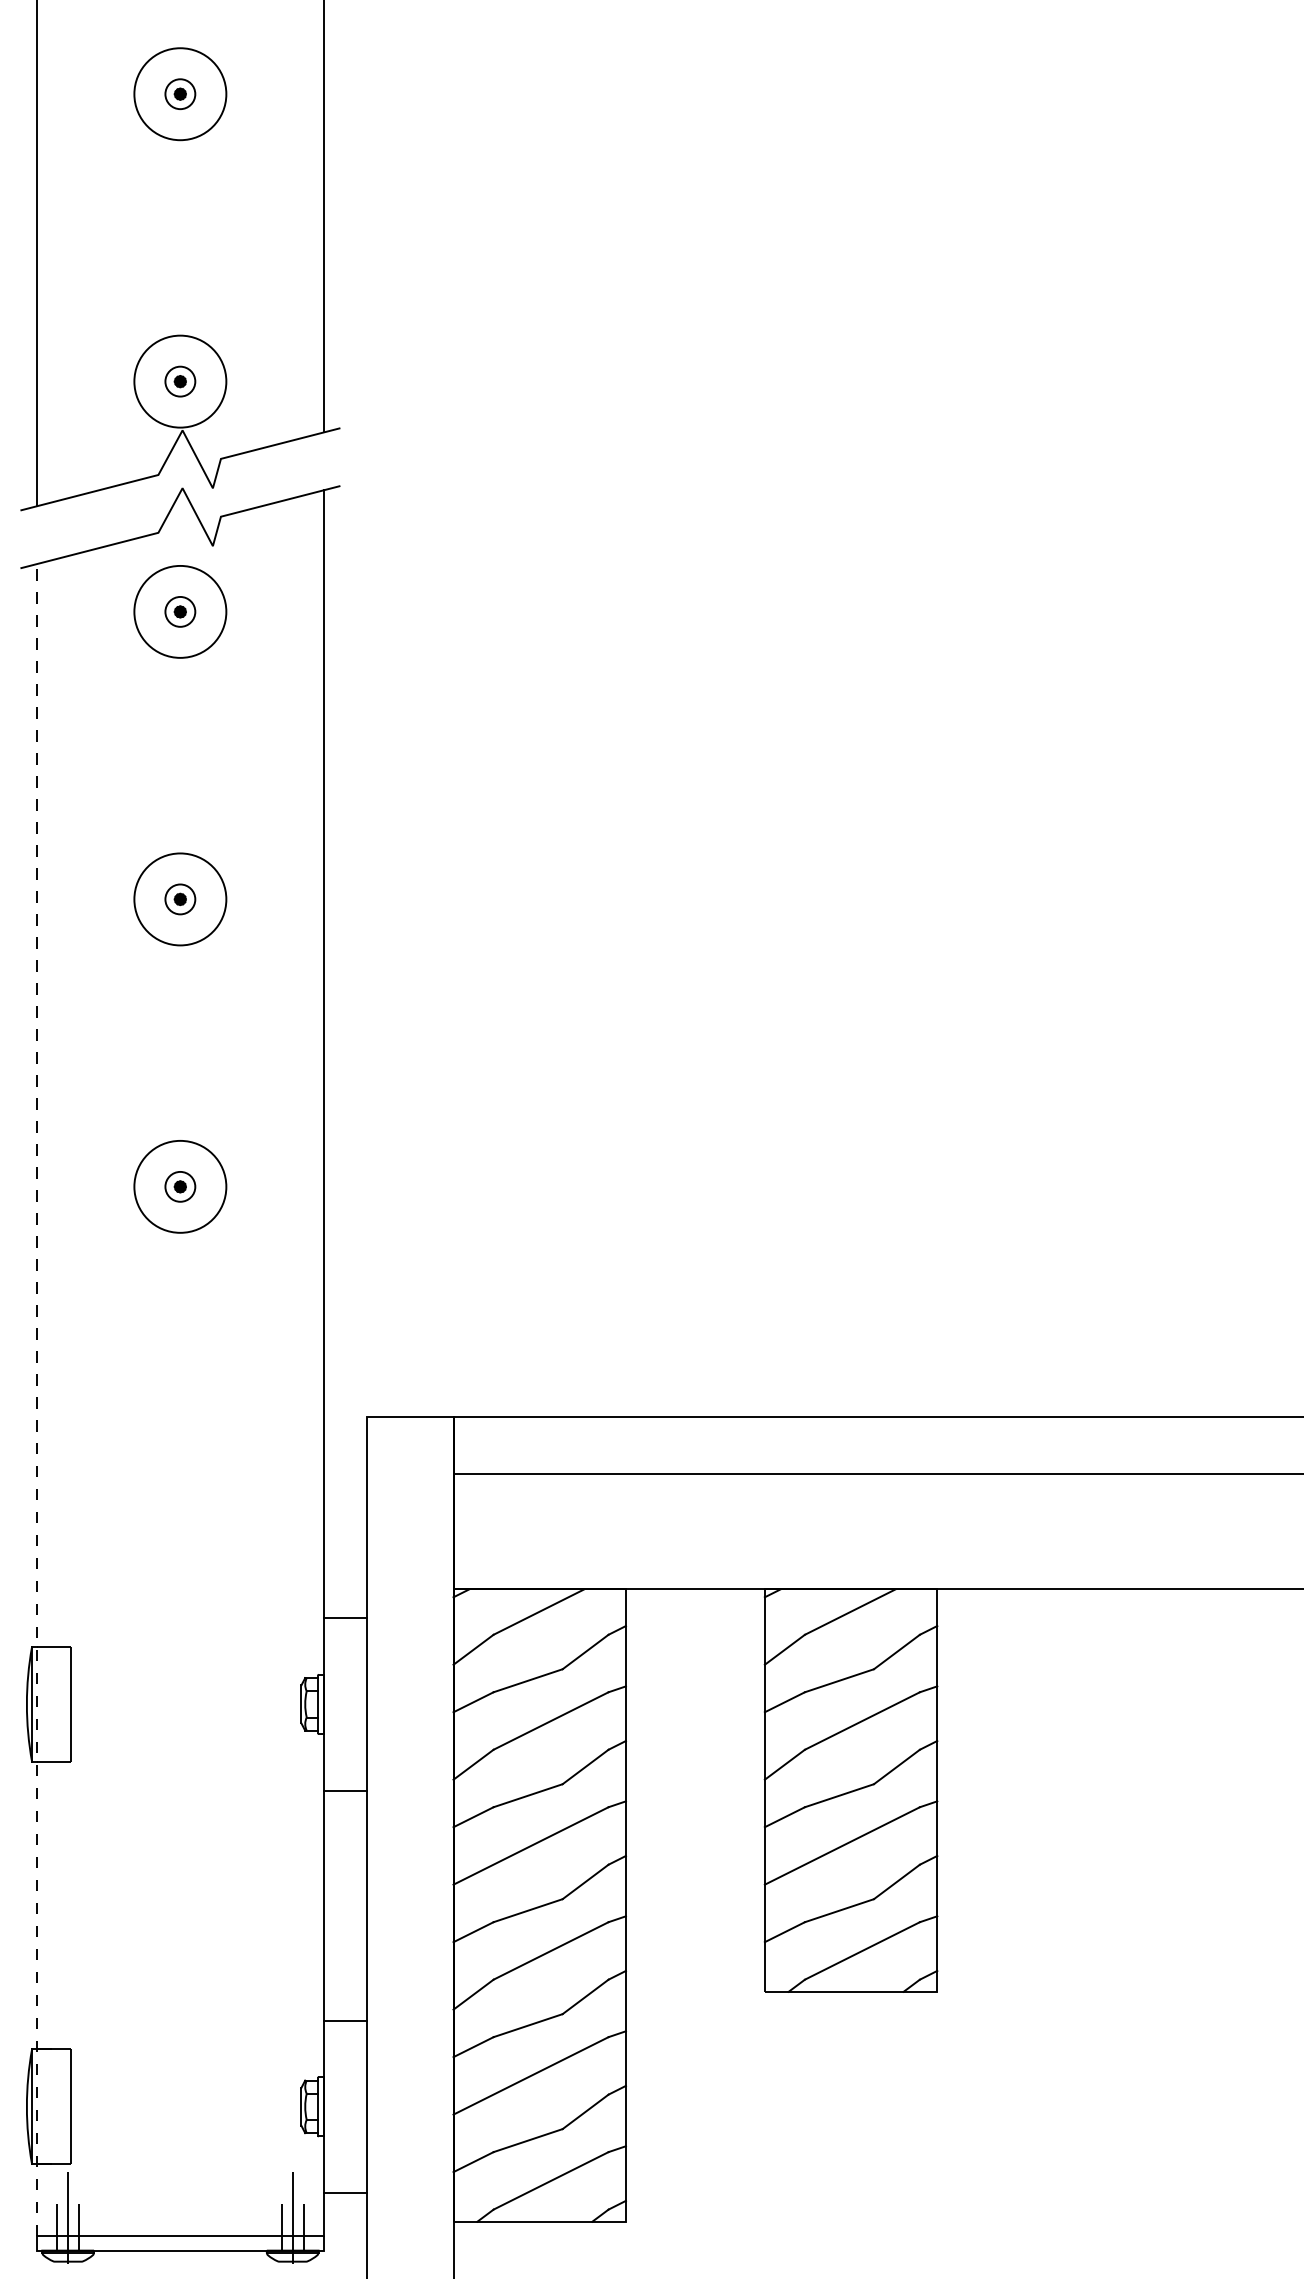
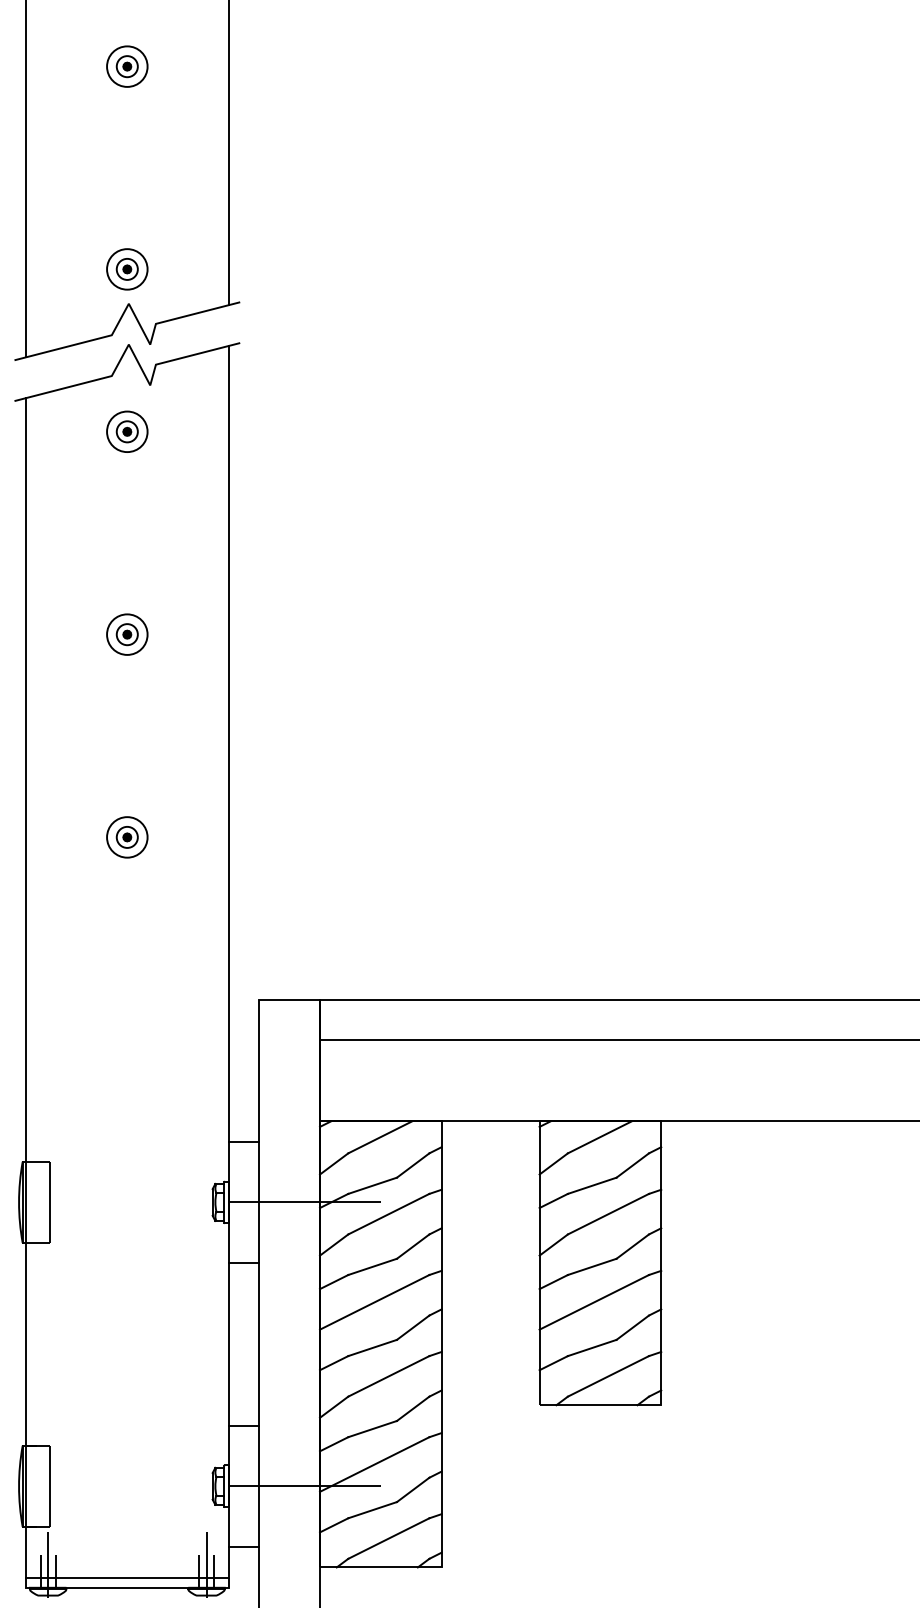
circle: (180, 93) -> (127, 66), size x0.62
circle: (180, 381) -> (127, 269), size x0.62
circle: (180, 611) -> (127, 431), size x0.62
circle: (180, 899) -> (127, 634), size x0.62
circle: (180, 1186) -> (127, 837), size x0.62
line: (36, 1399) -> (25, 987), dashed -> solid
line: (431, 1704) -> (304, 1202), added
line: (431, 2106) -> (304, 1486), added

